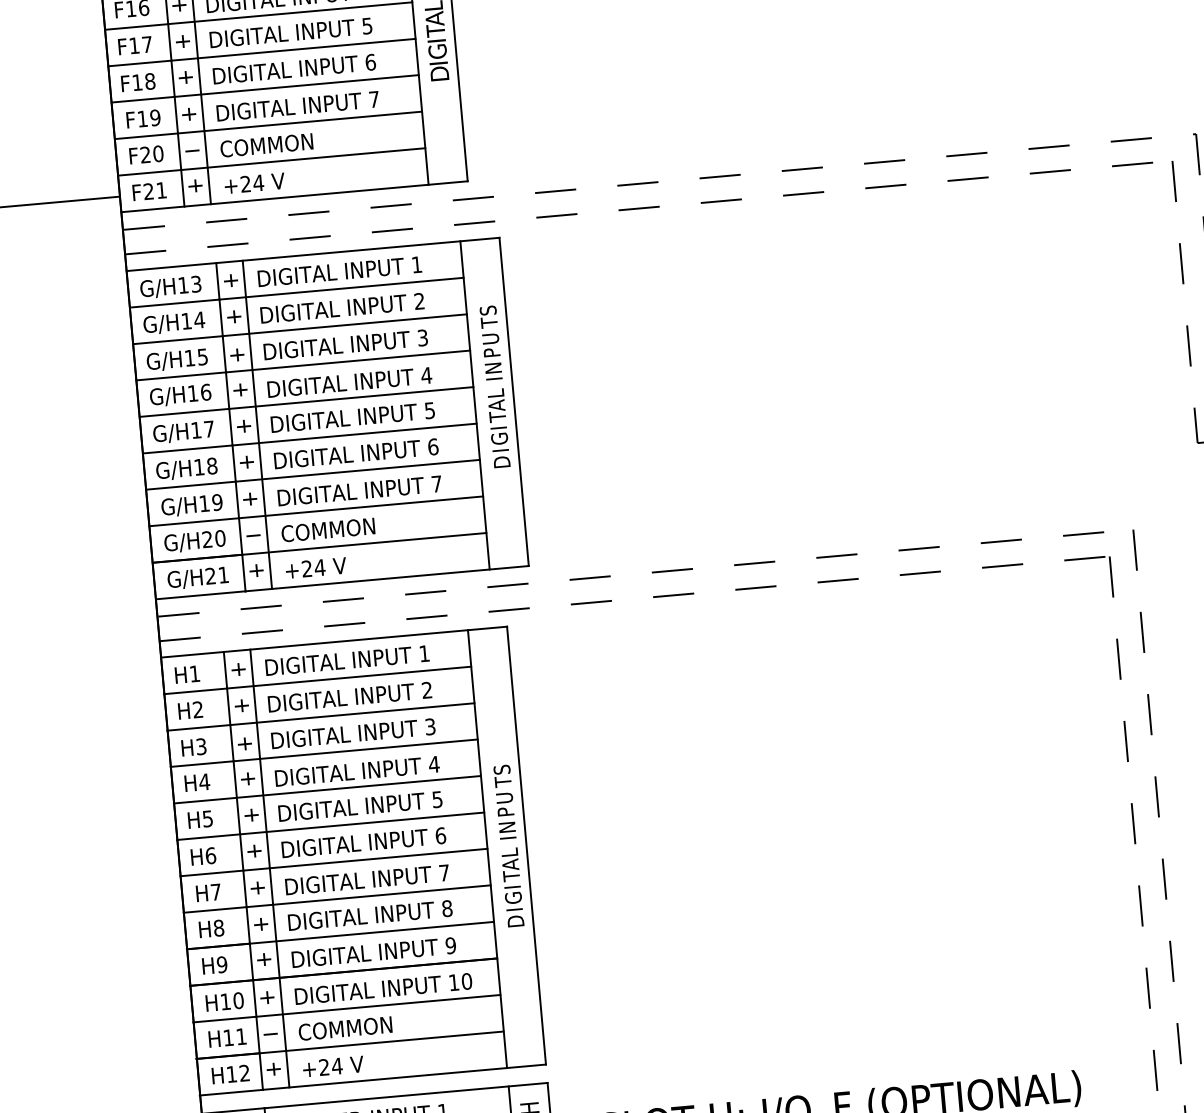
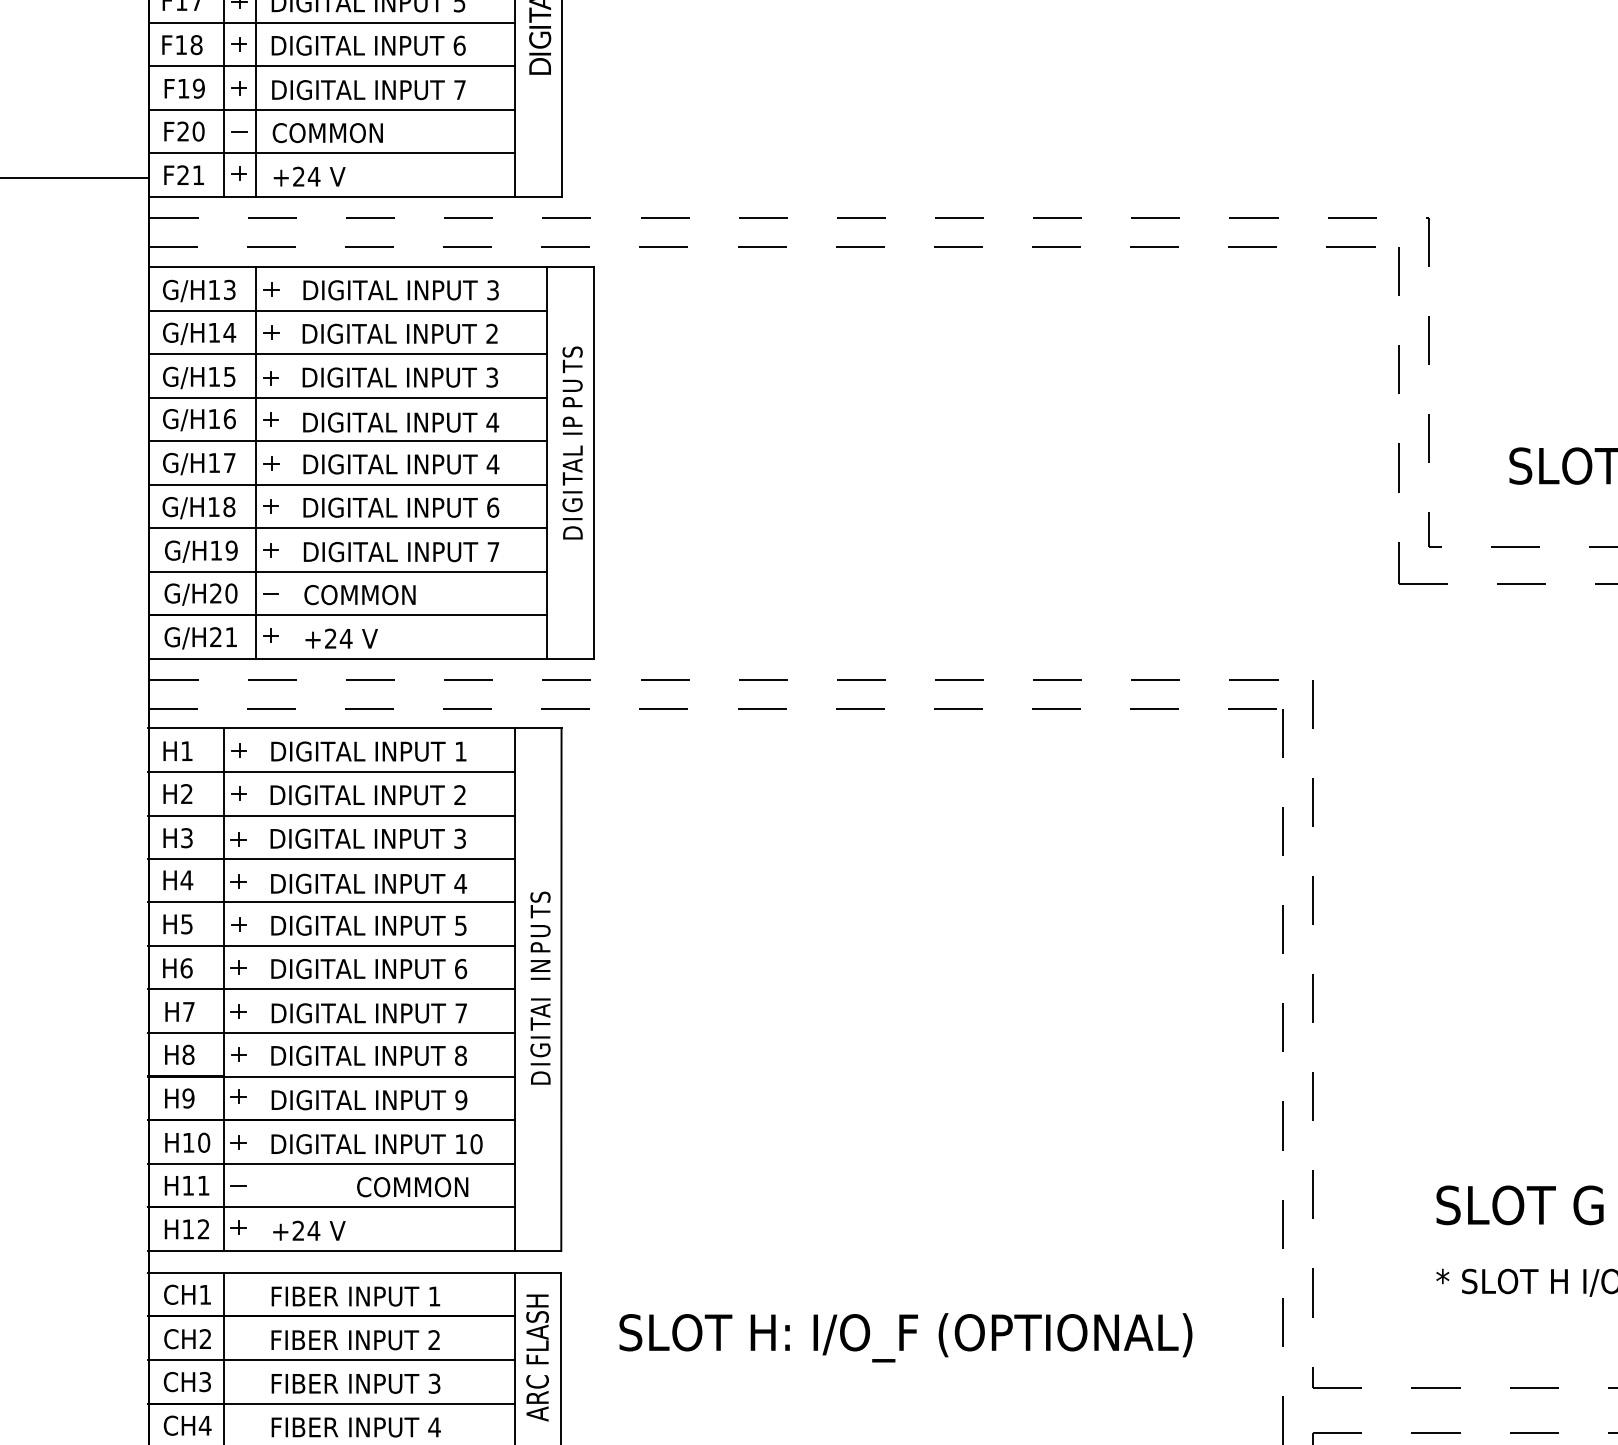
text: (416, 265) -> (492, 290), 1 -> 3
text: (493, 367) -> (572, 419), N -> P
text: (429, 410) -> (492, 464), 5 -> 4
line: (257, 424) -> (287, 462), removed
text: (516, 850) -> (549, 994), L -> I
line: (270, 868) -> (255, 989), removed
text: (345, 1028) -> (412, 1187), moved

